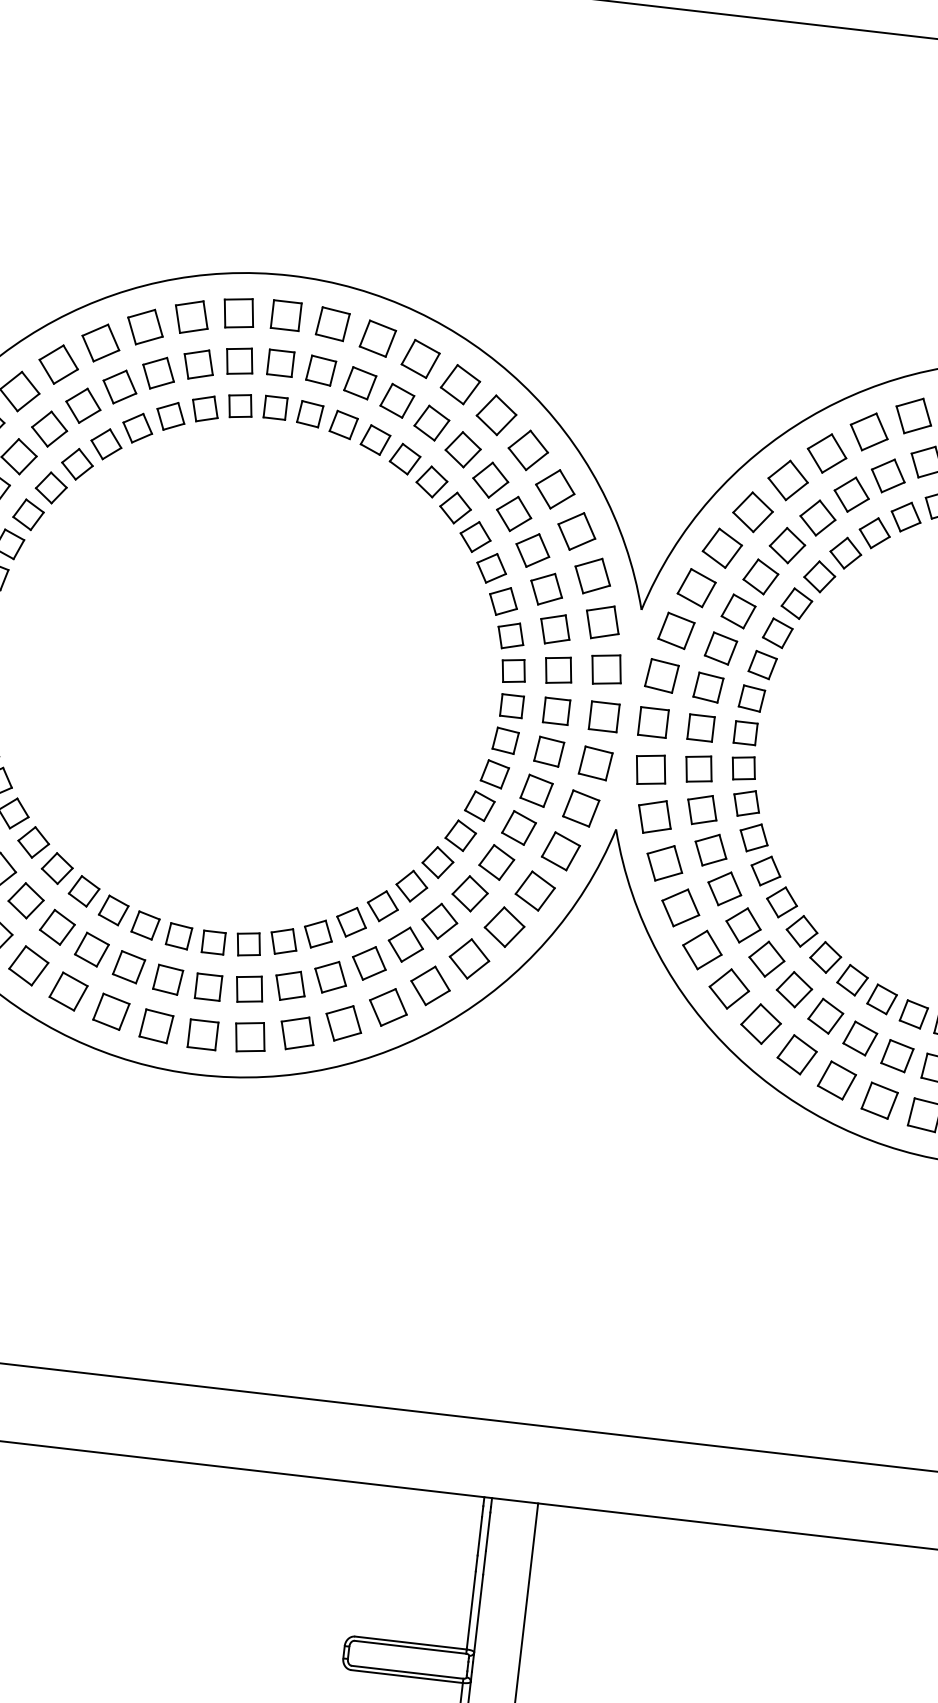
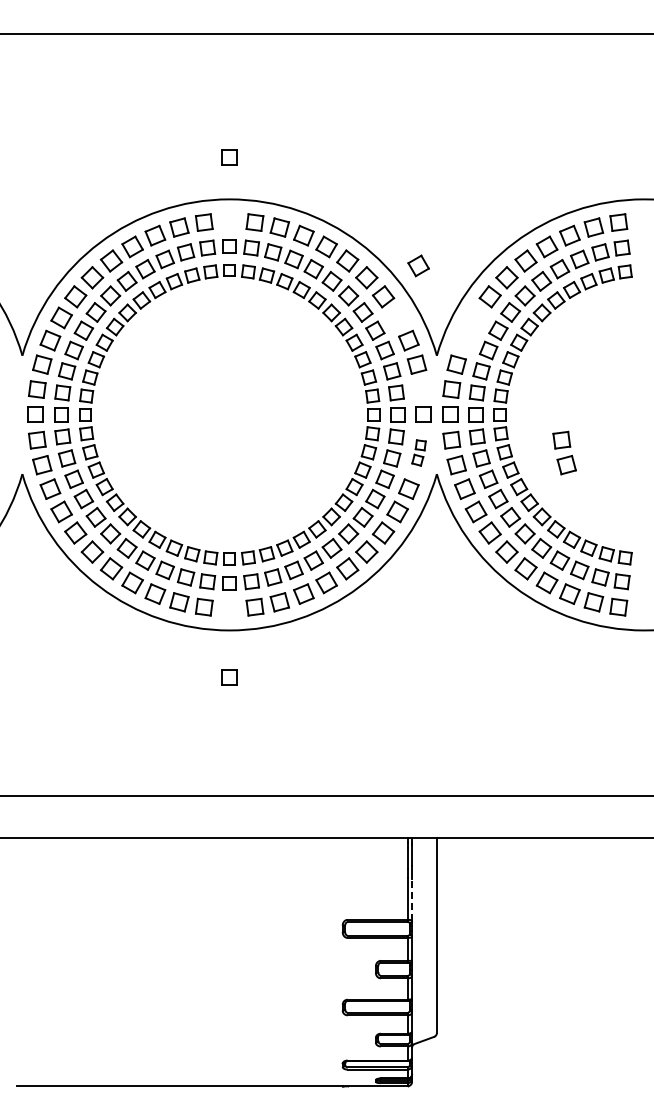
part: (286, 314) -> (229, 157), moved
part: (576, 530) -> (418, 265), moved
part: (709, 566) -> (470, 328), removed
part: (605, 669) -> (421, 389), removed
part: (586, 785) -> (418, 452), size x0.6
part: (857, 816) -> (564, 452), added
part: (202, 1034) -> (229, 677), moved
line: (479, 1612) -> (412, 899), solid -> dashed

